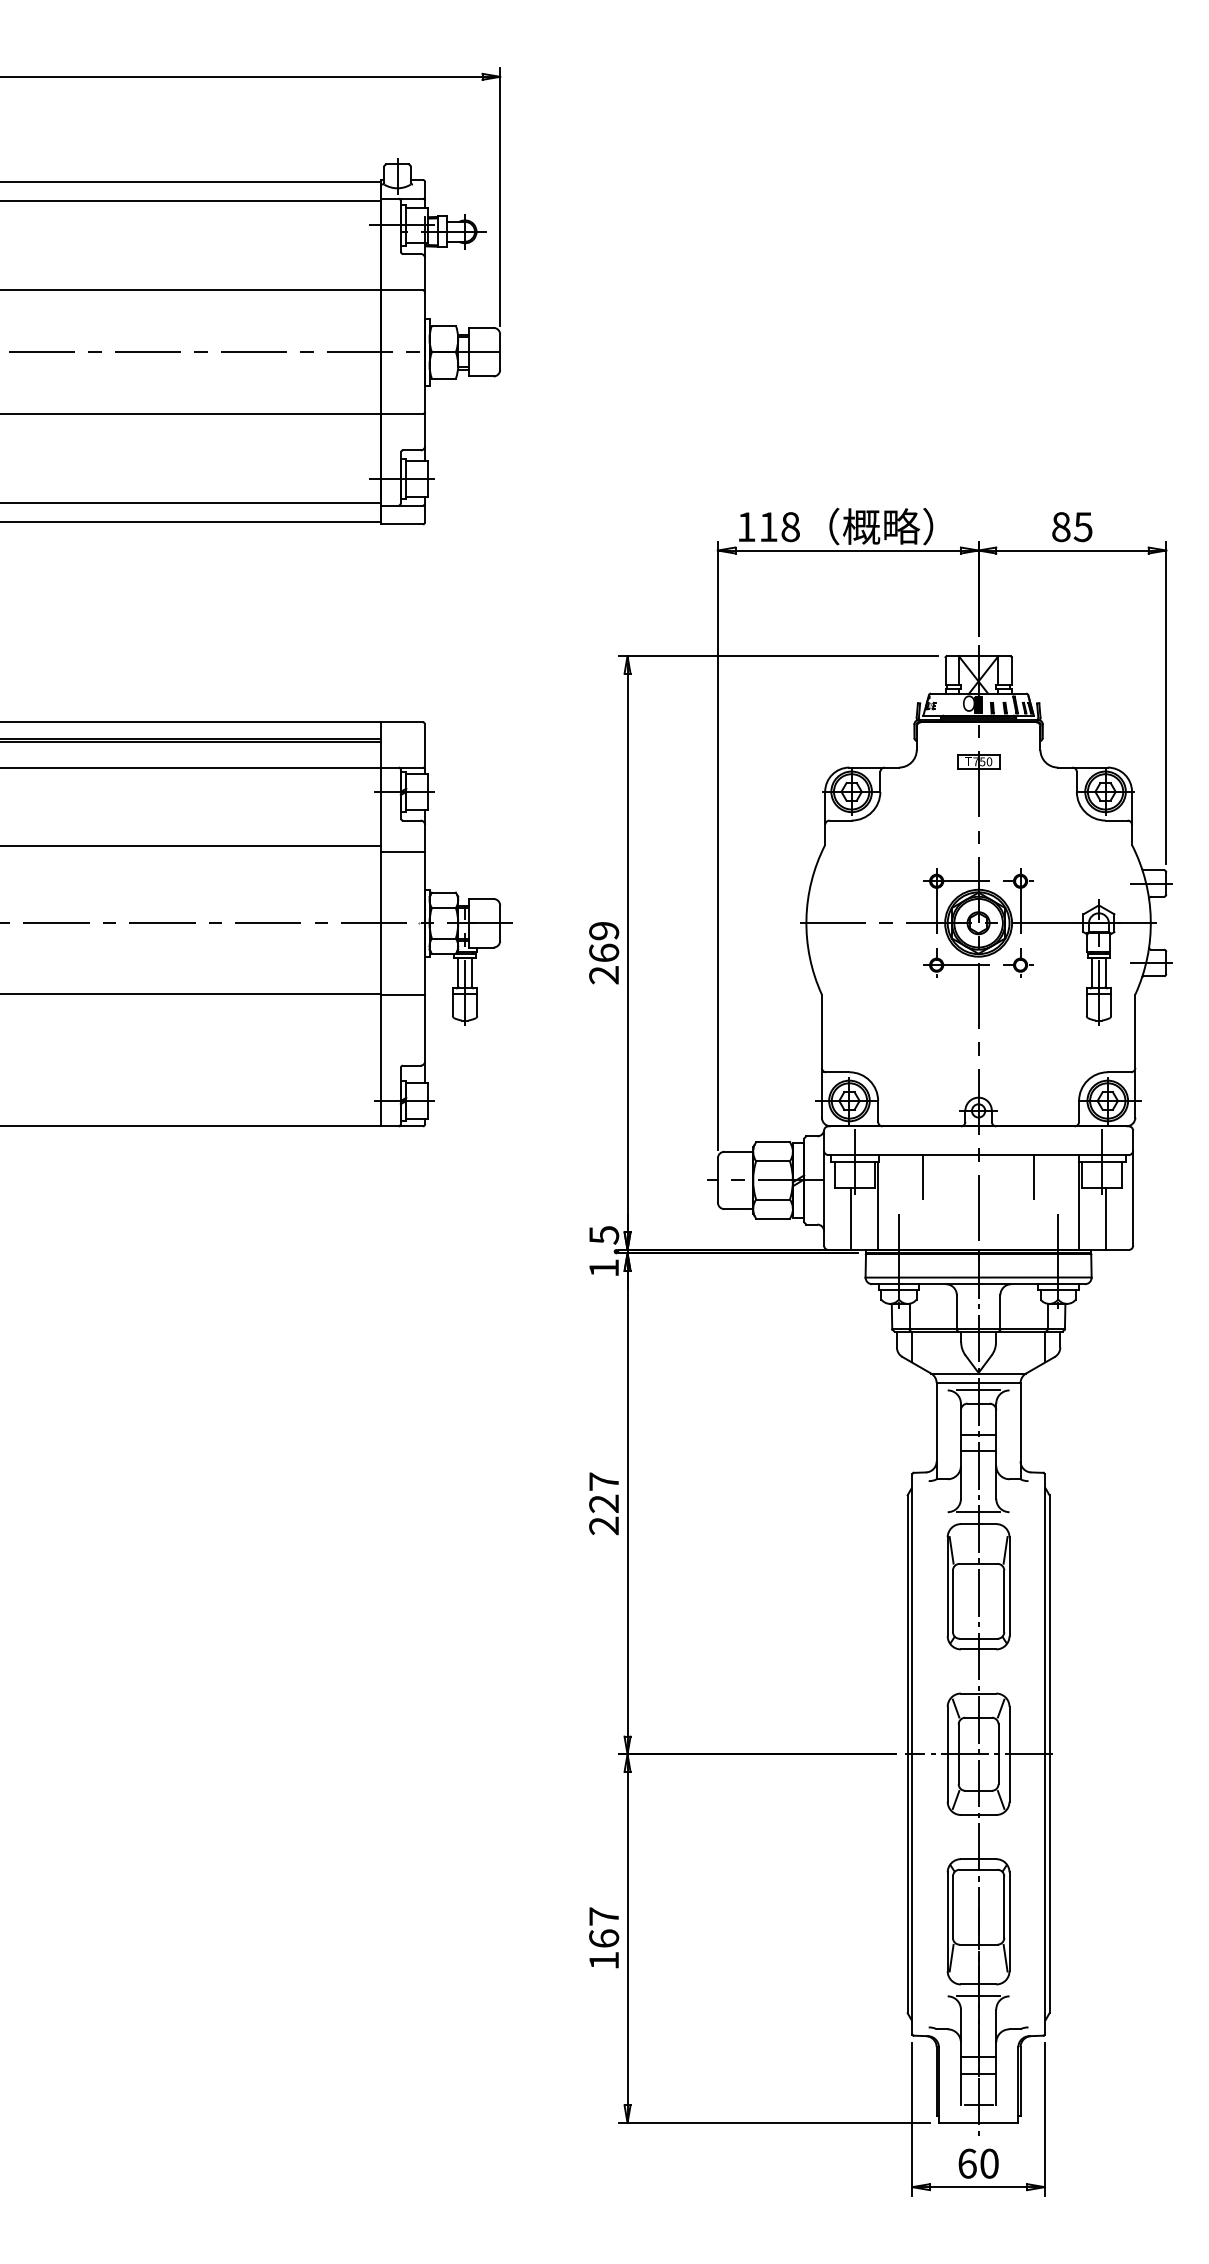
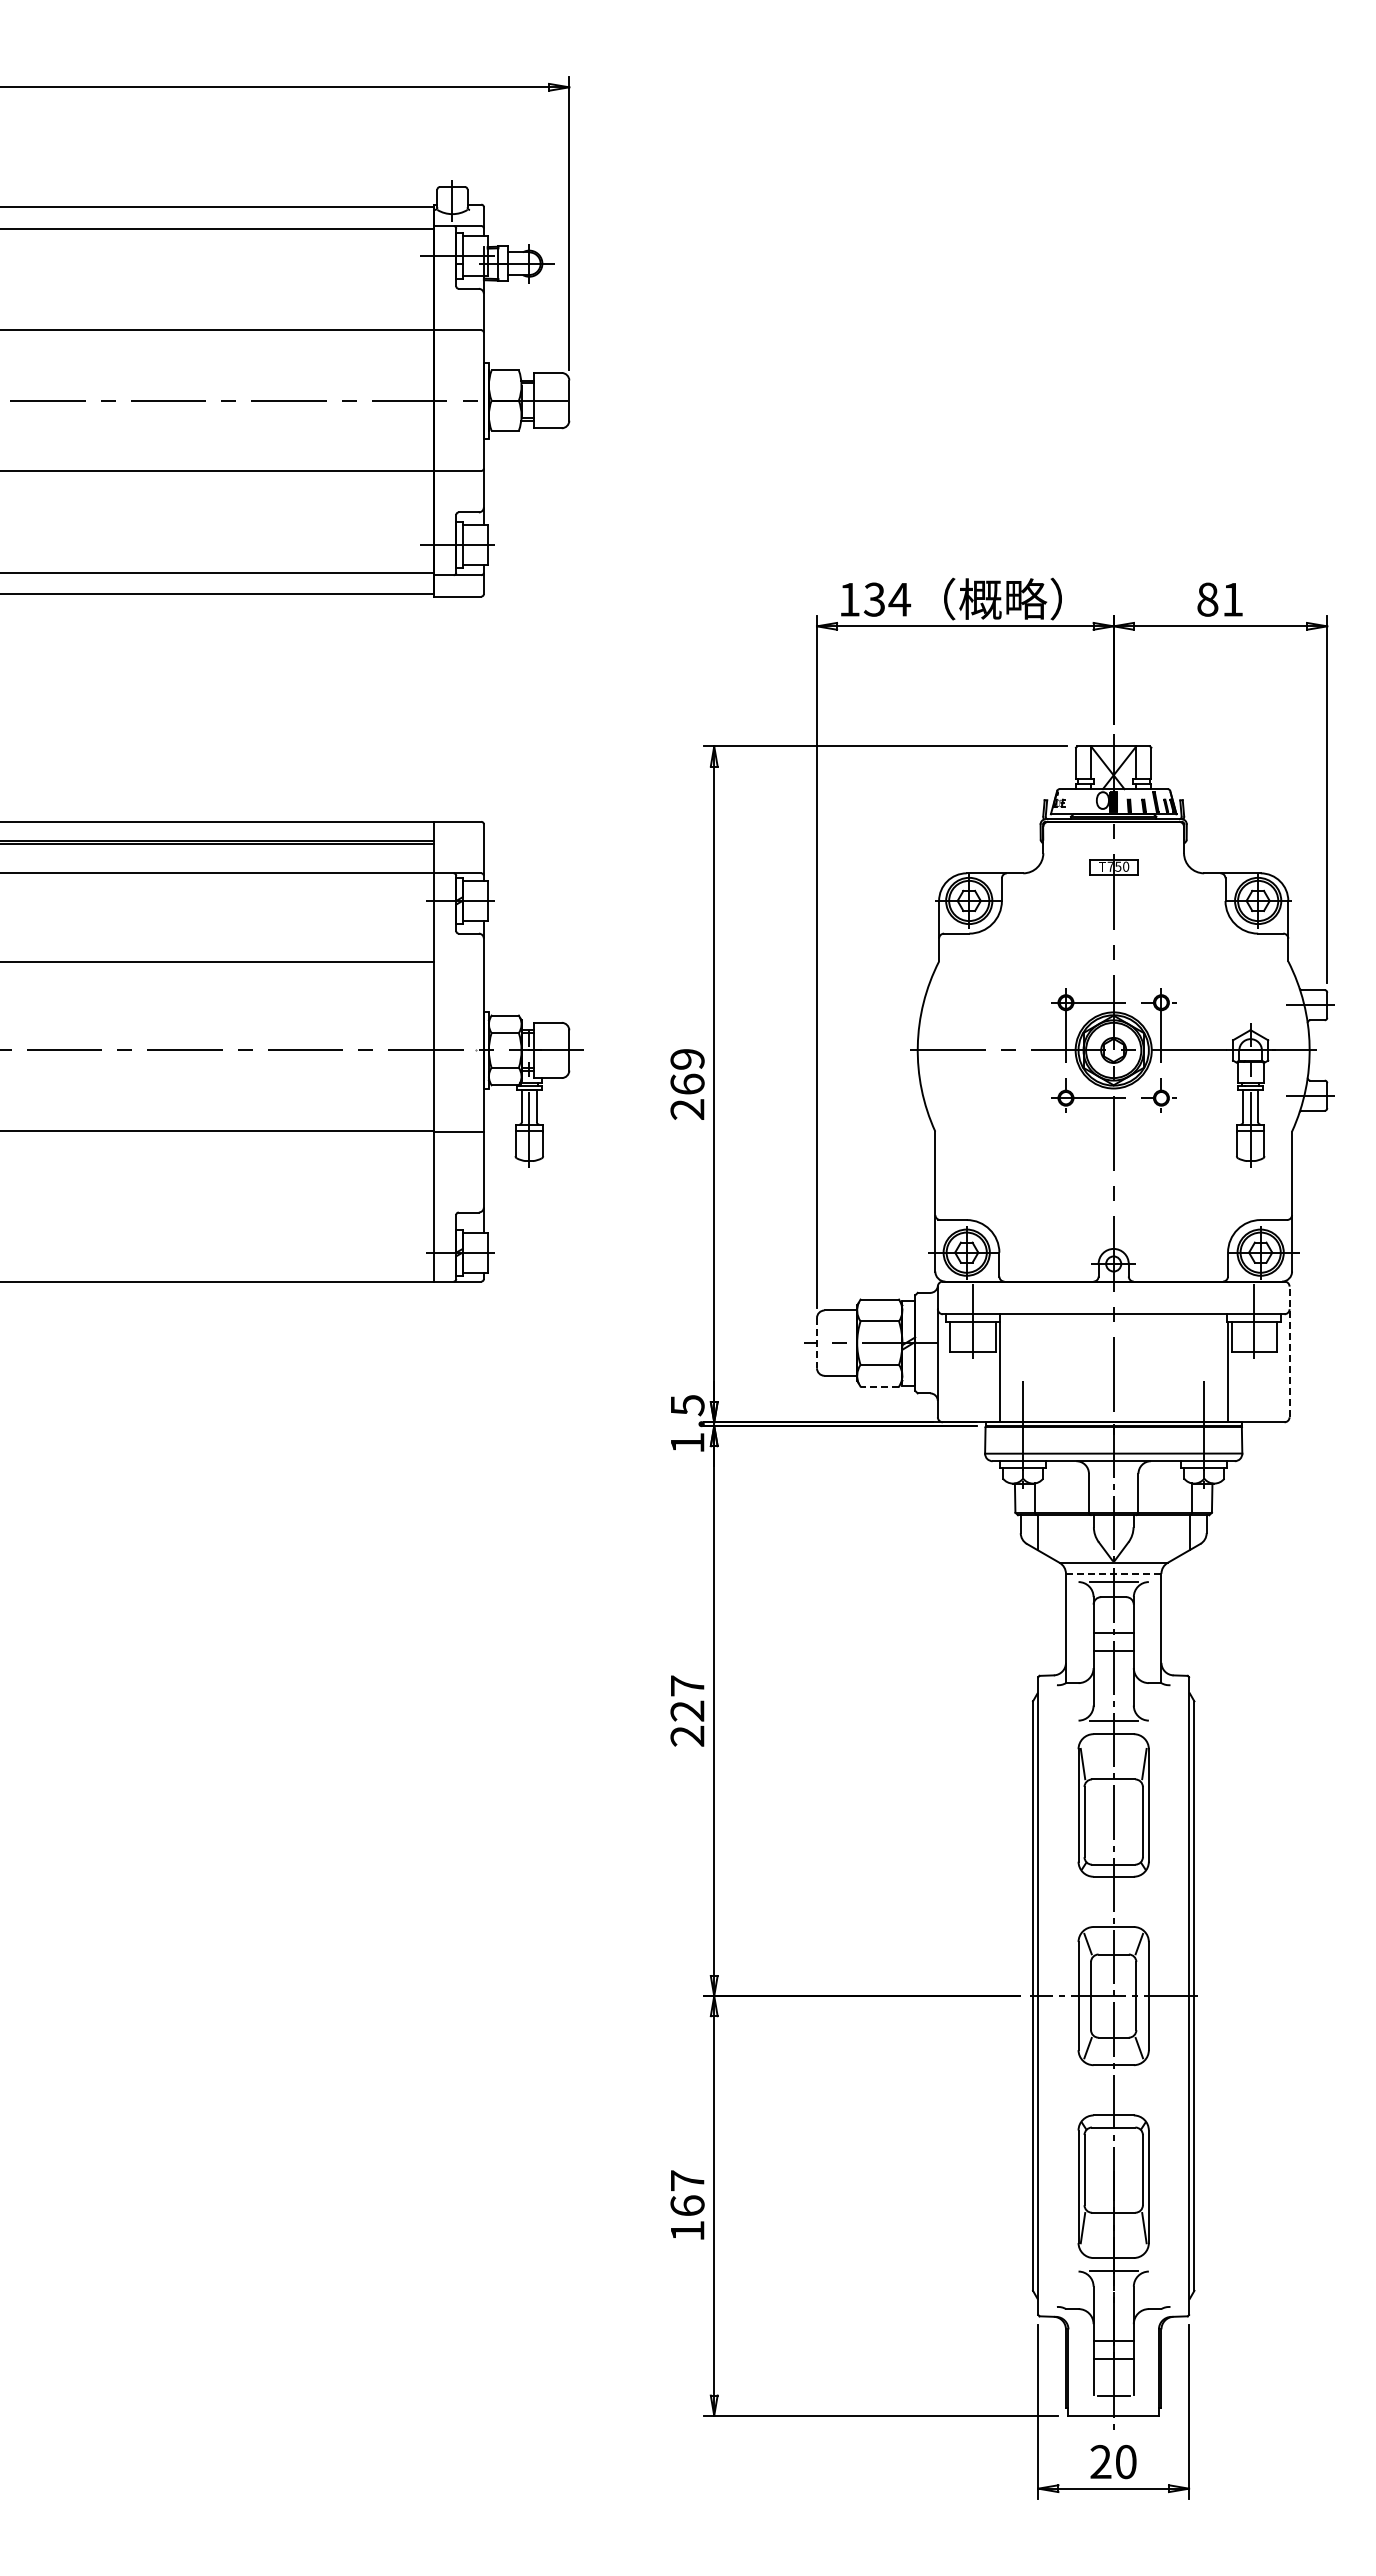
text: (779, 526) -> (887, 599), 118 -> 134
text: (1083, 526) -> (1232, 599), 85 -> 81
line: (402, 852) -> (458, 969), removed
line: (923, 1177) -> (1050, 1339), removed
line: (1033, 1177) -> (1176, 1339), removed
line: (718, 1180) -> (817, 1343), solid -> dashed
line: (1133, 1187) -> (1289, 1351), solid -> dashed
line: (772, 1218) -> (879, 1386), solid -> dashed
line: (851, 1218) -> (968, 1386), removed
line: (1106, 1218) -> (1259, 1386), removed
line: (978, 1382) -> (1113, 1573), solid -> dashed
text: (967, 2163) -> (1100, 2461), 60 -> 20

